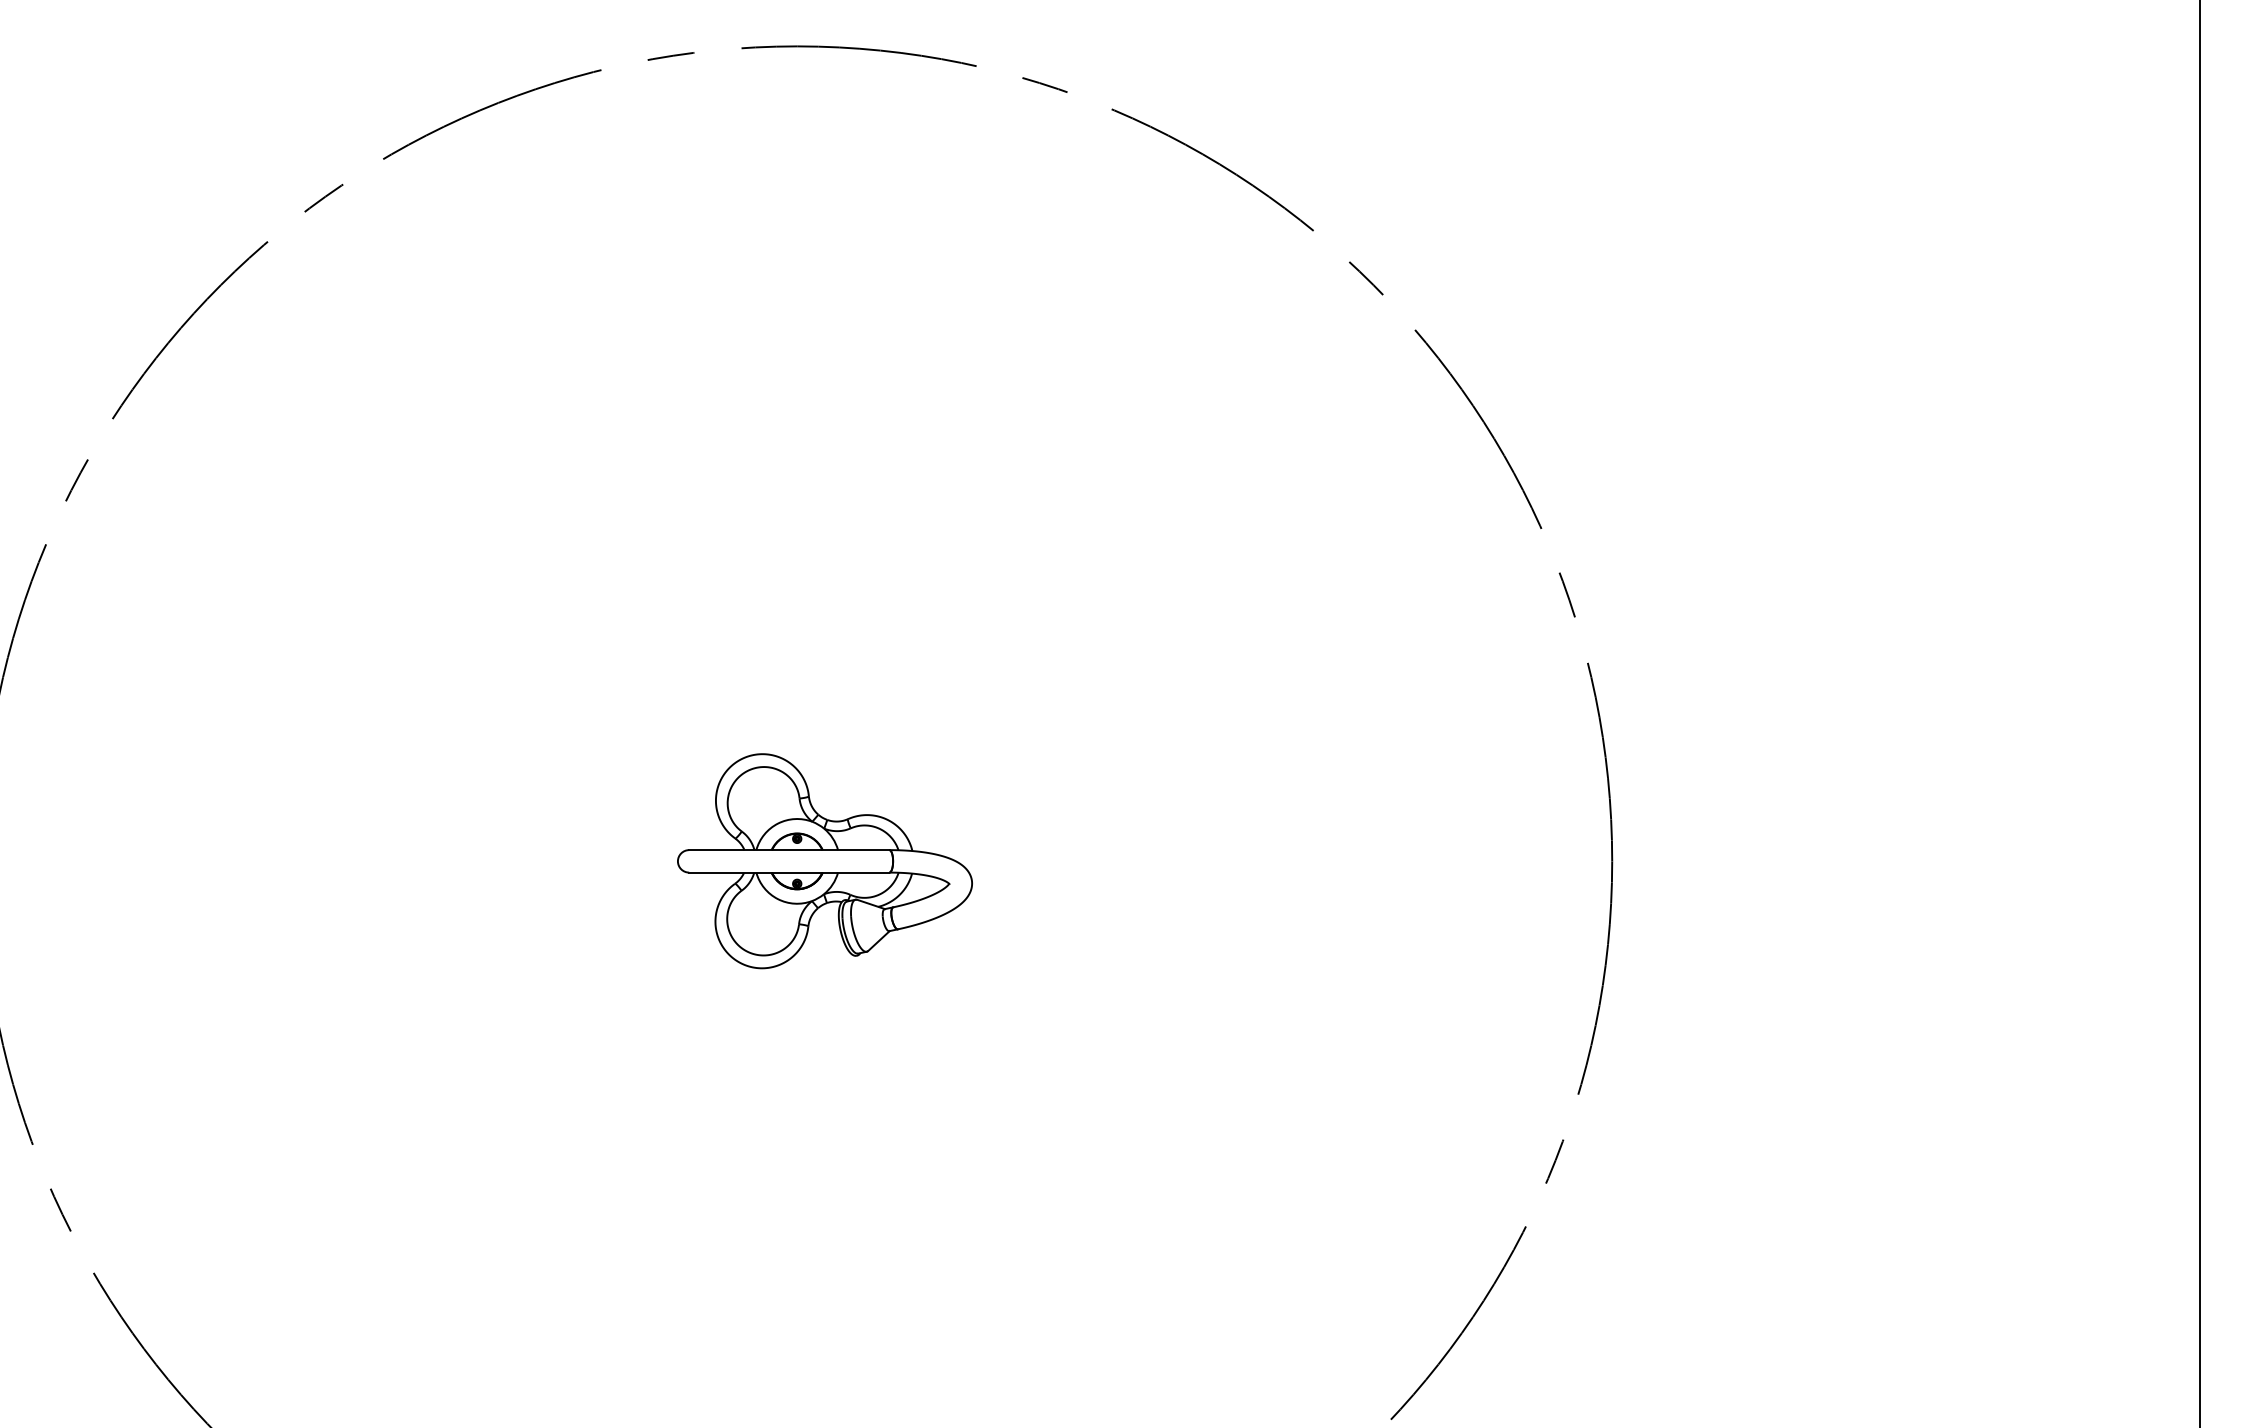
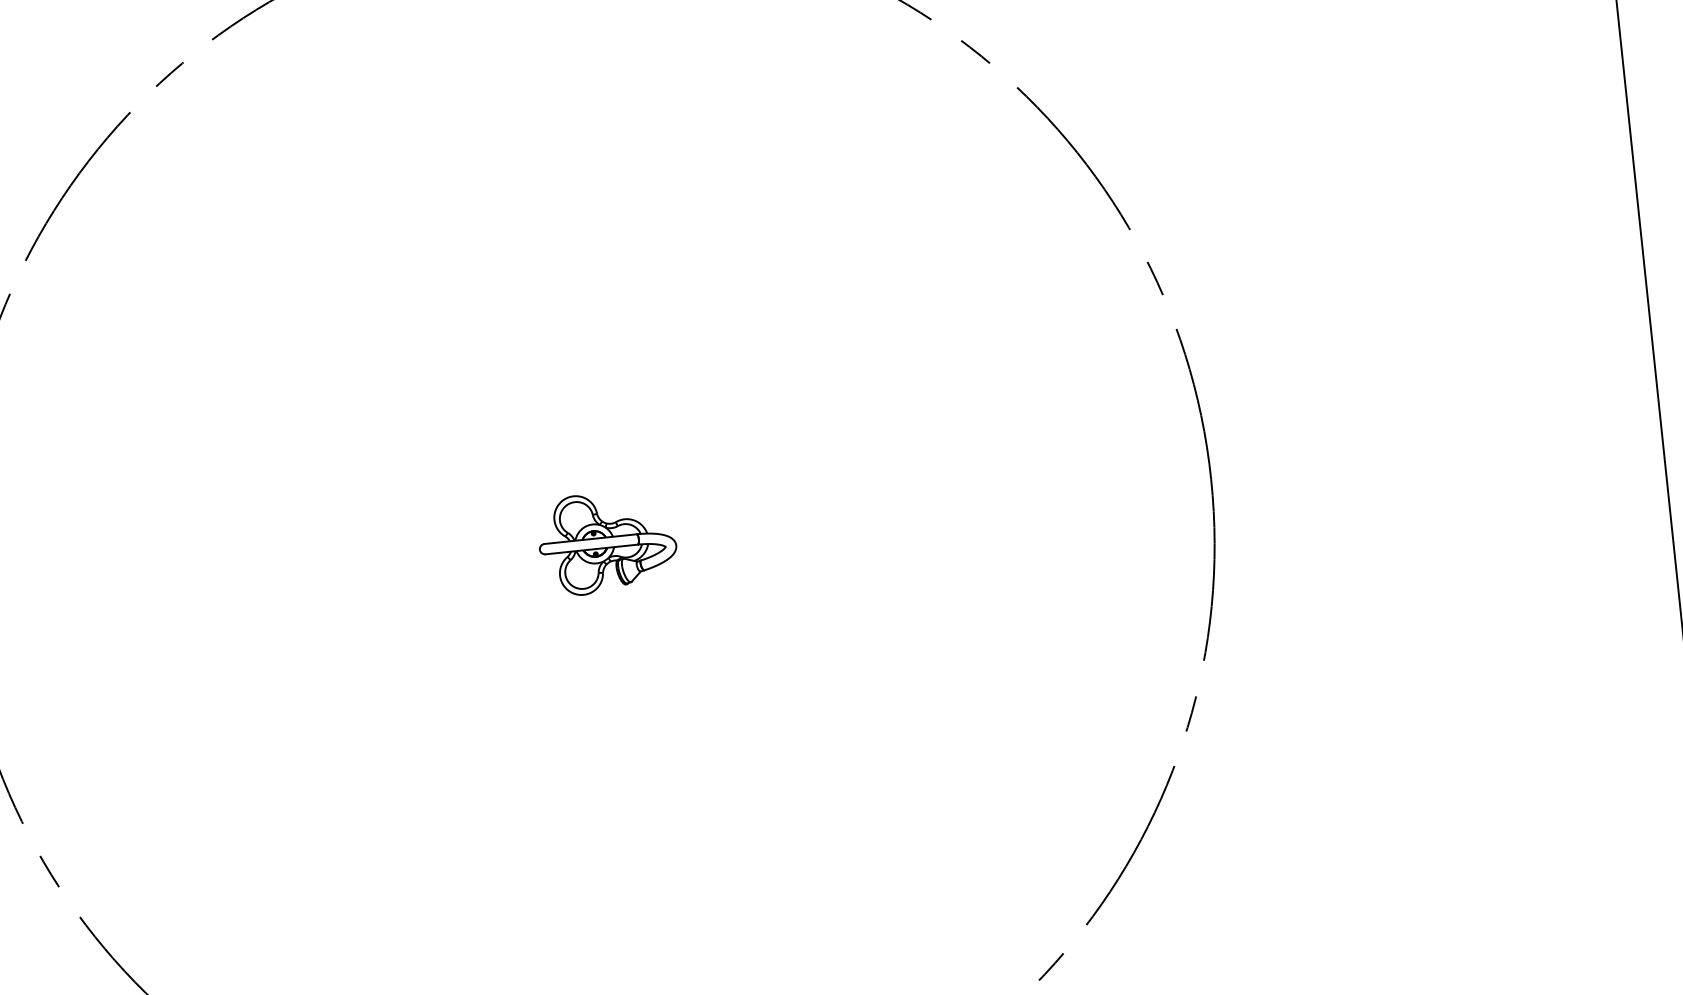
part: (824, 861) -> (607, 542), size x0.6

